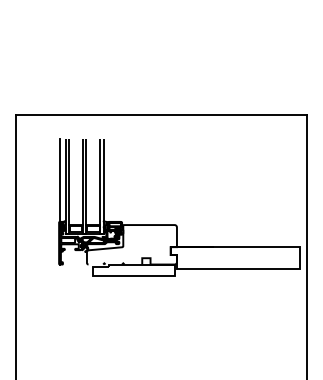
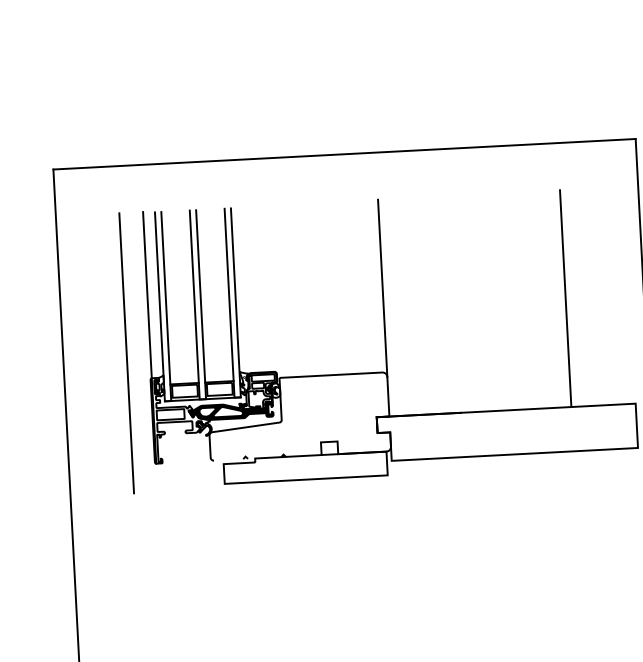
line: (176, 182) -> (381, 287), added
line: (267, 192) -> (565, 297), added
line: (47, 208) -> (125, 352), added

